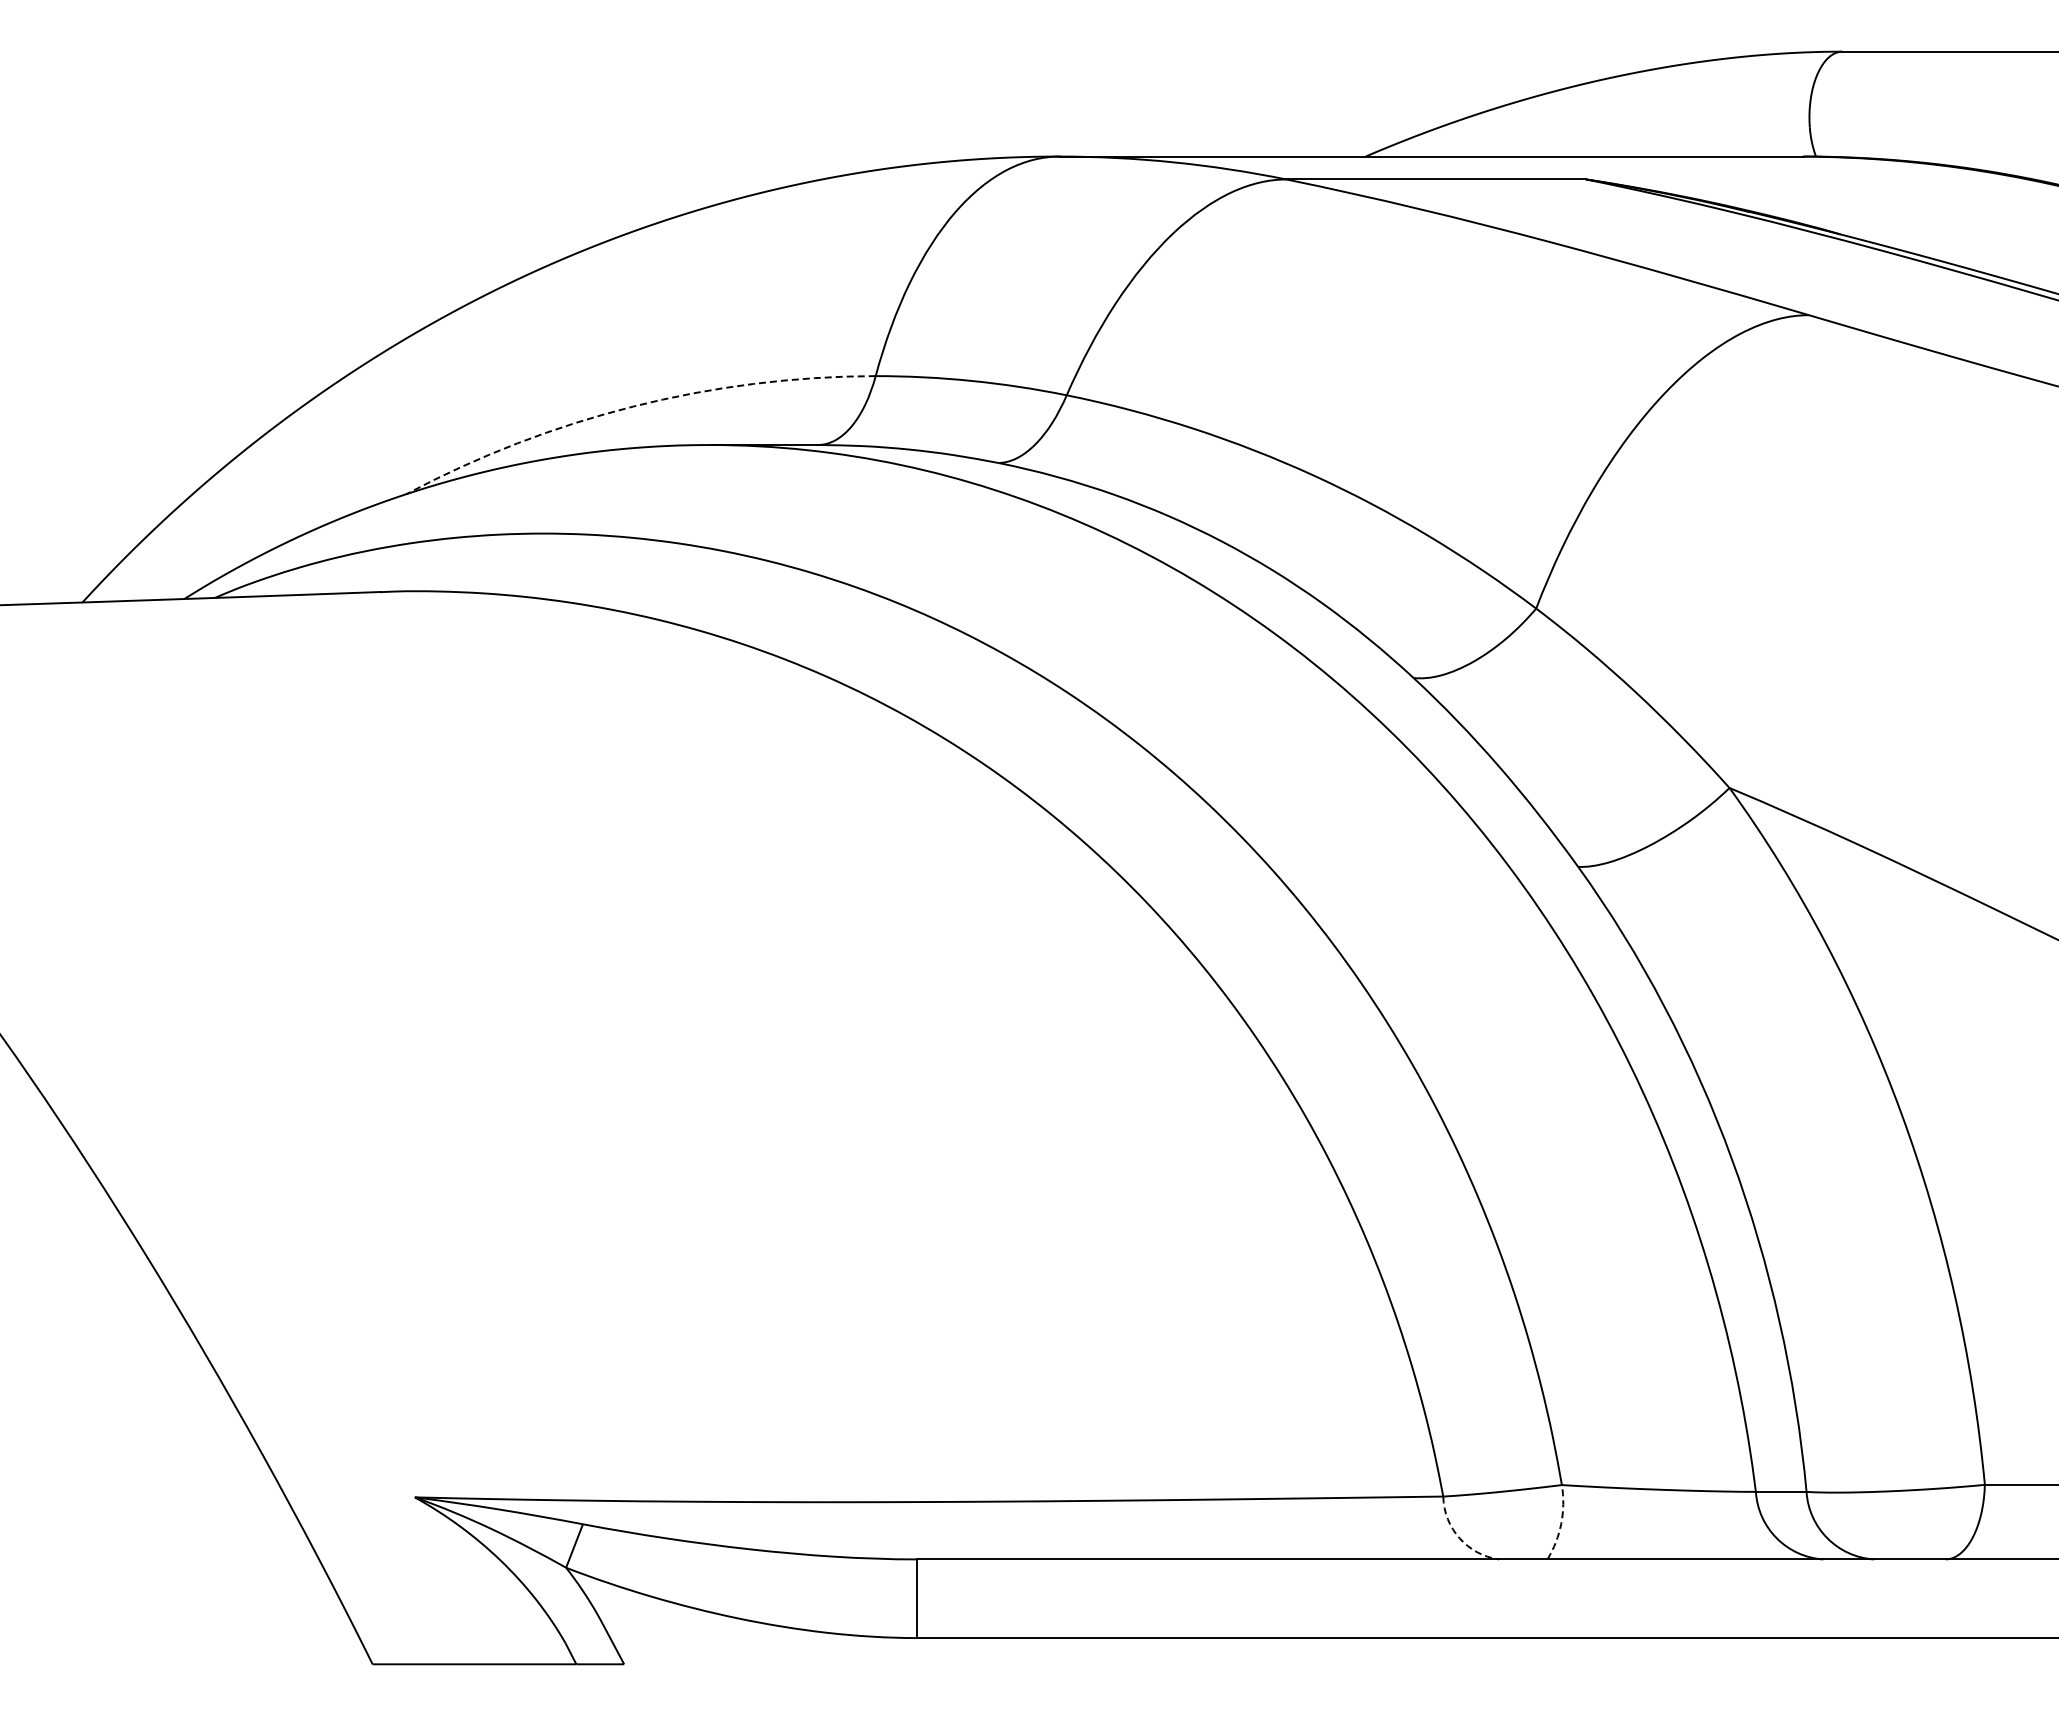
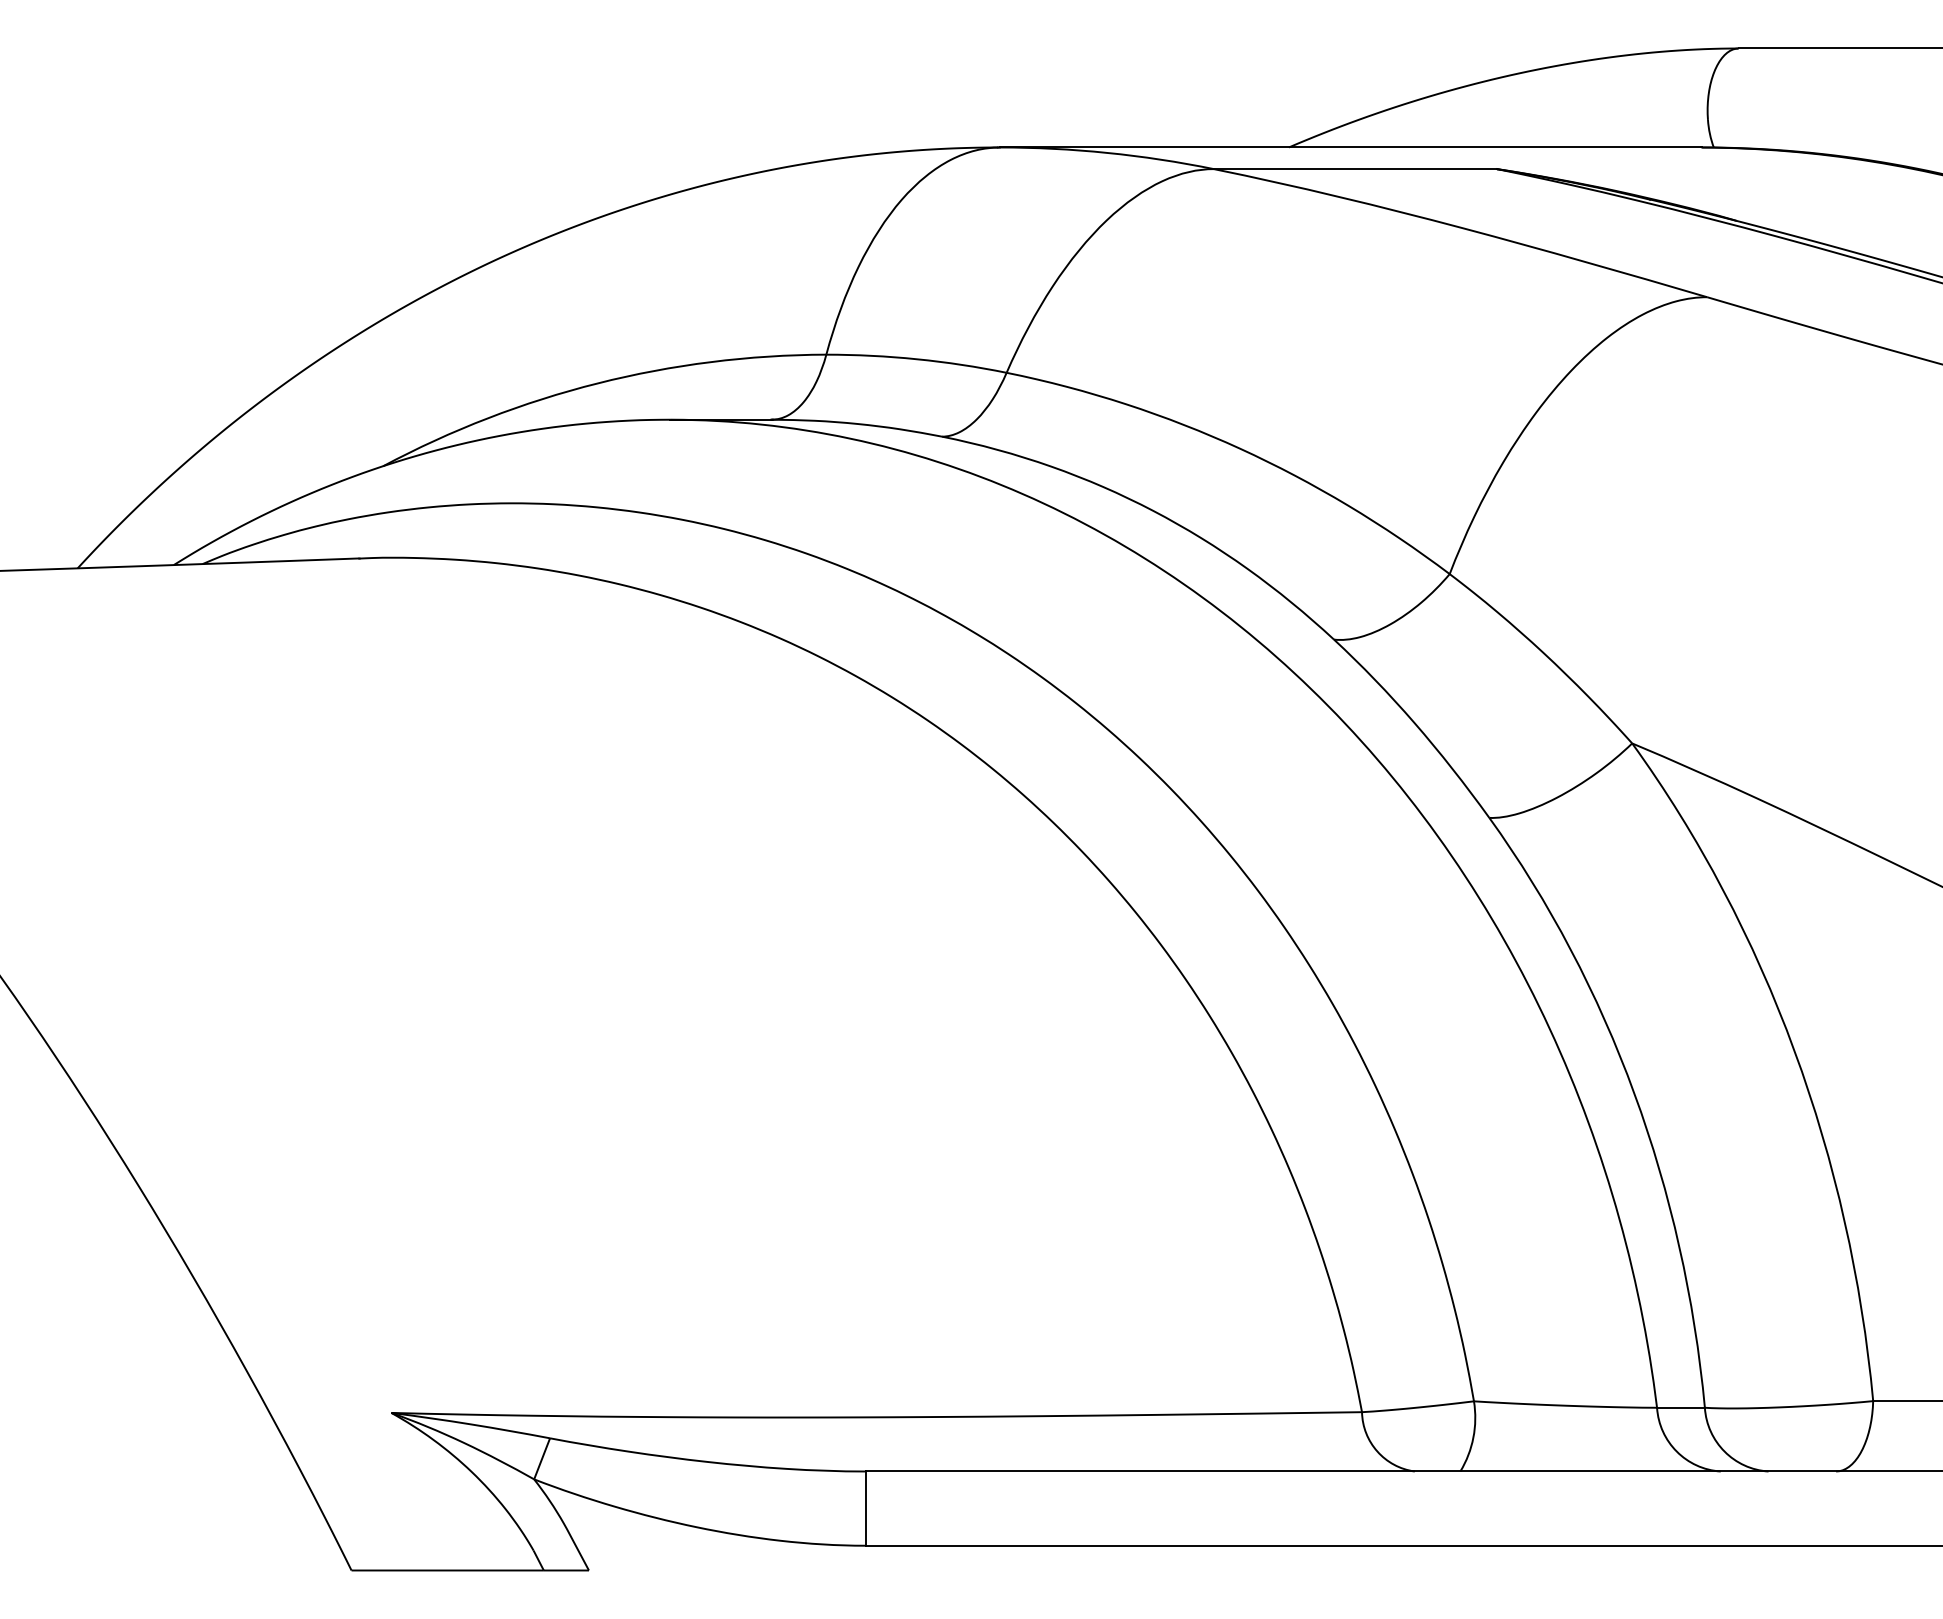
arc: (633, 406) -> (597, 383), dashed -> solid
arc: (1561, 1523) -> (1473, 1437), dashed -> solid
arc: (1459, 1538) -> (1377, 1451), dashed -> solid

